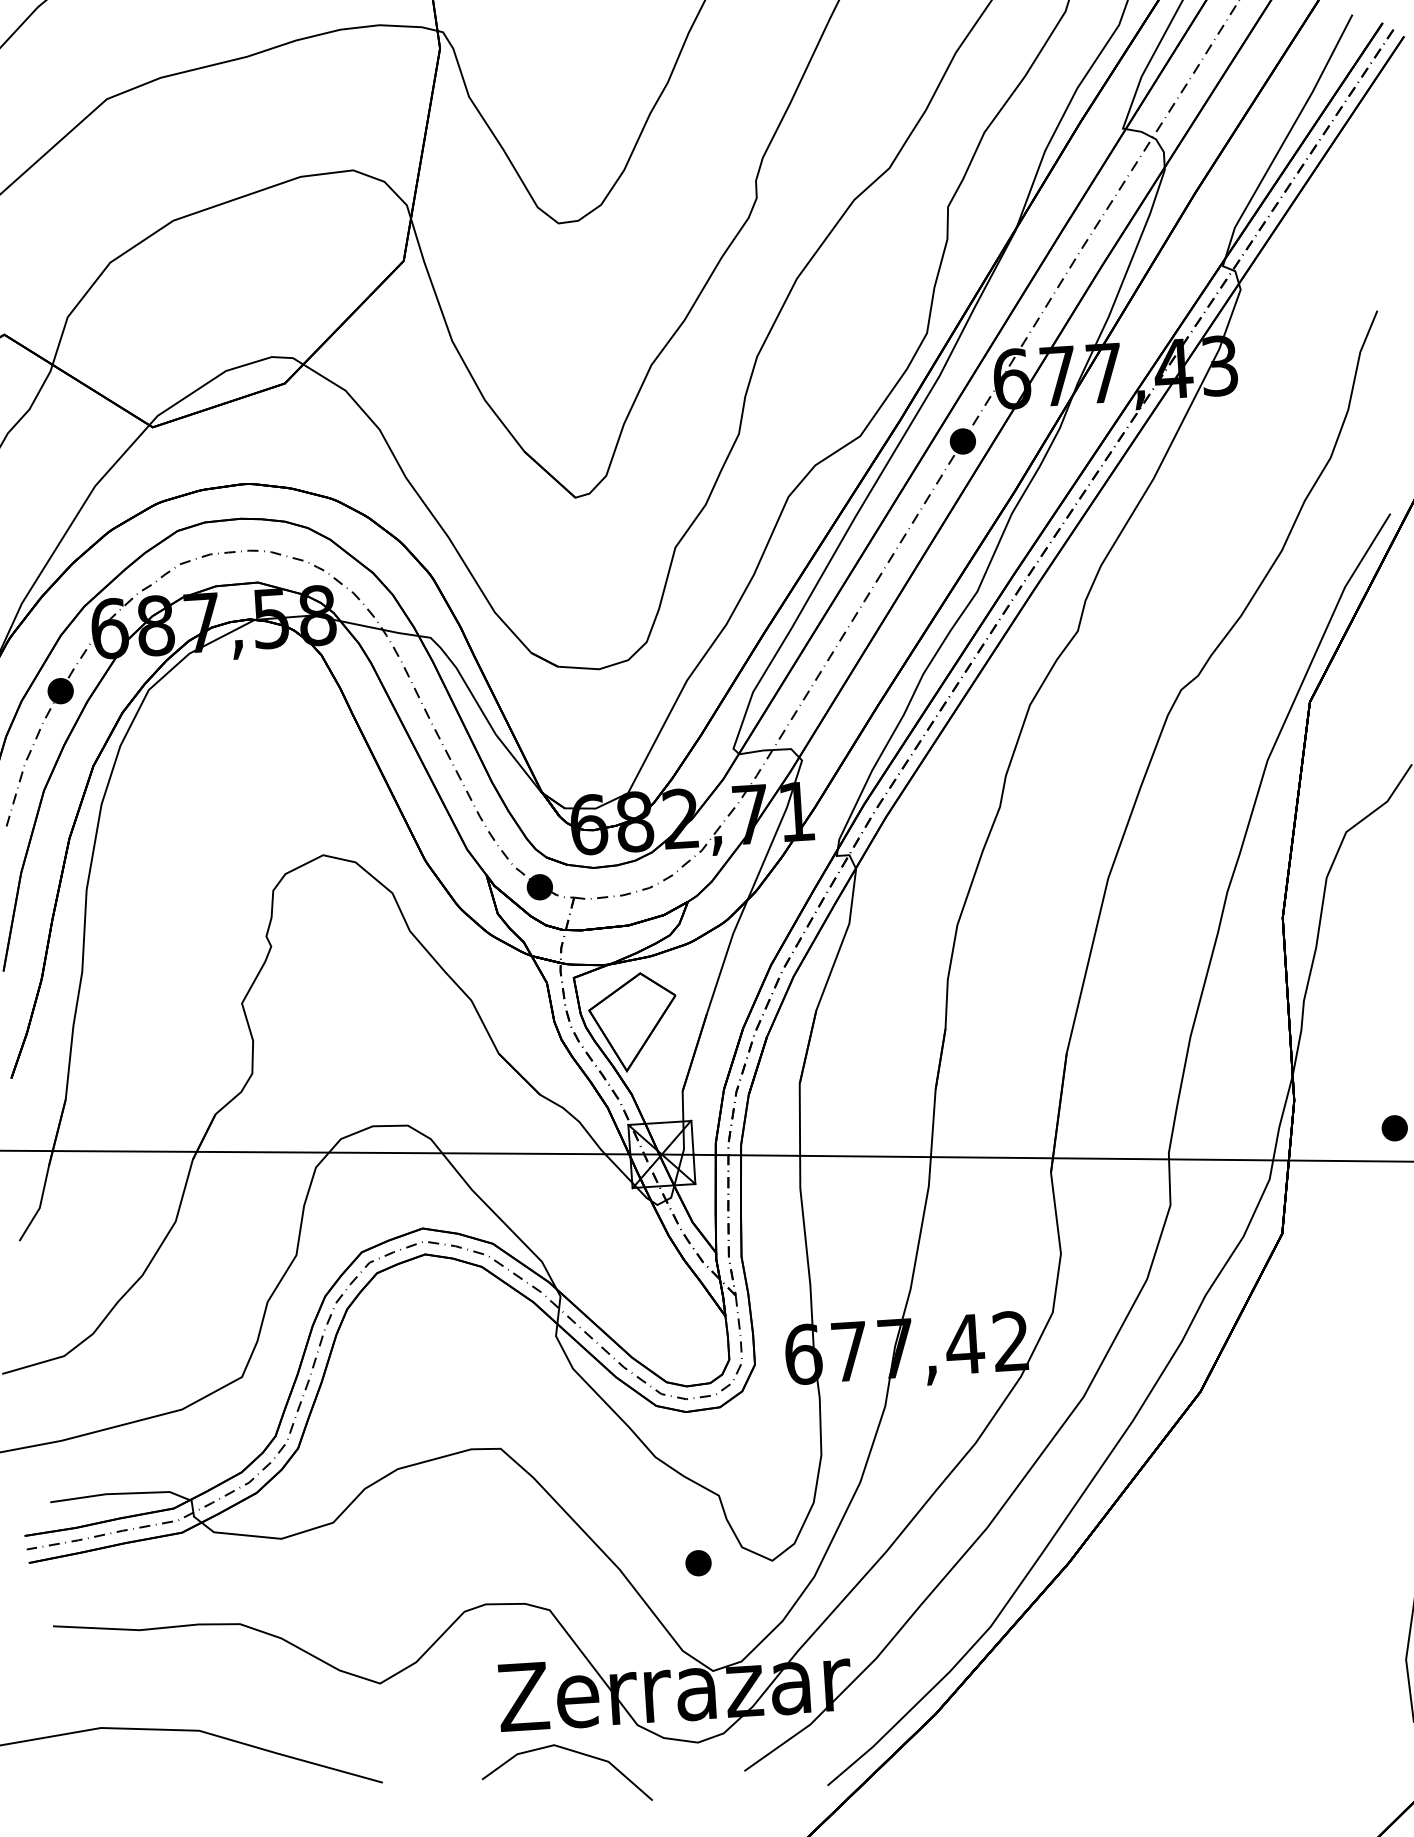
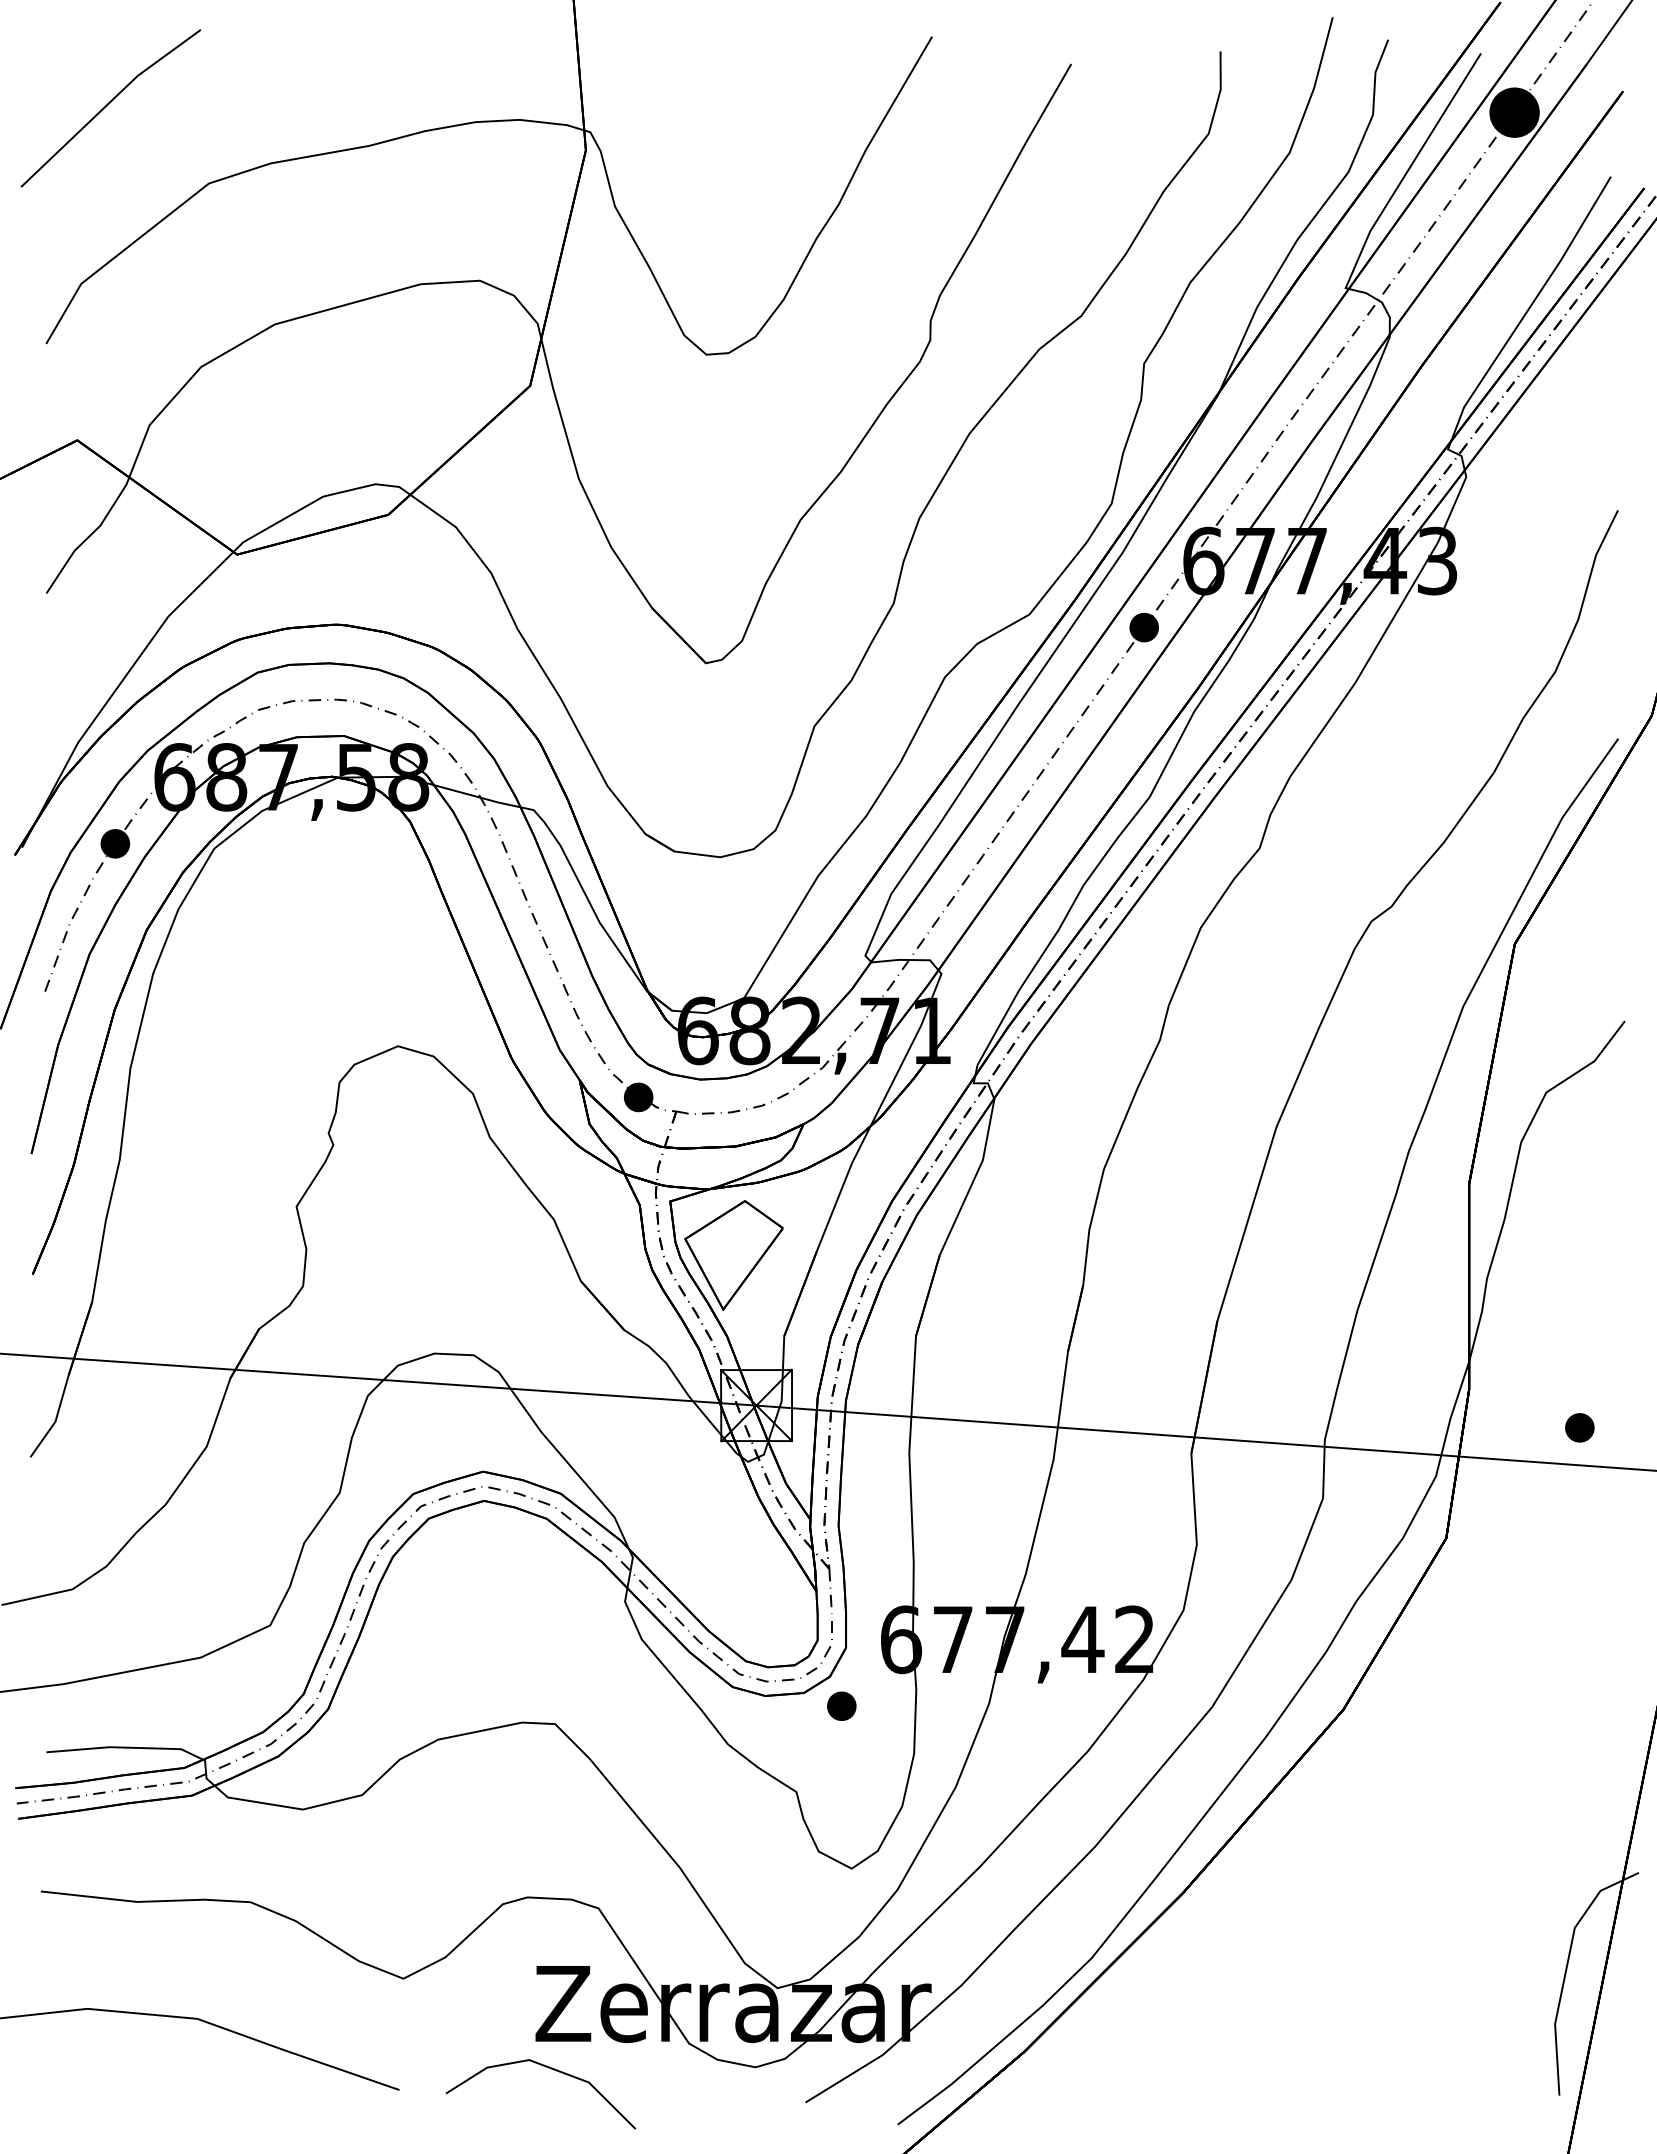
part: (698, 1562) -> (841, 1705), moved
line: (571, 1751) -> (548, 2068), moved

